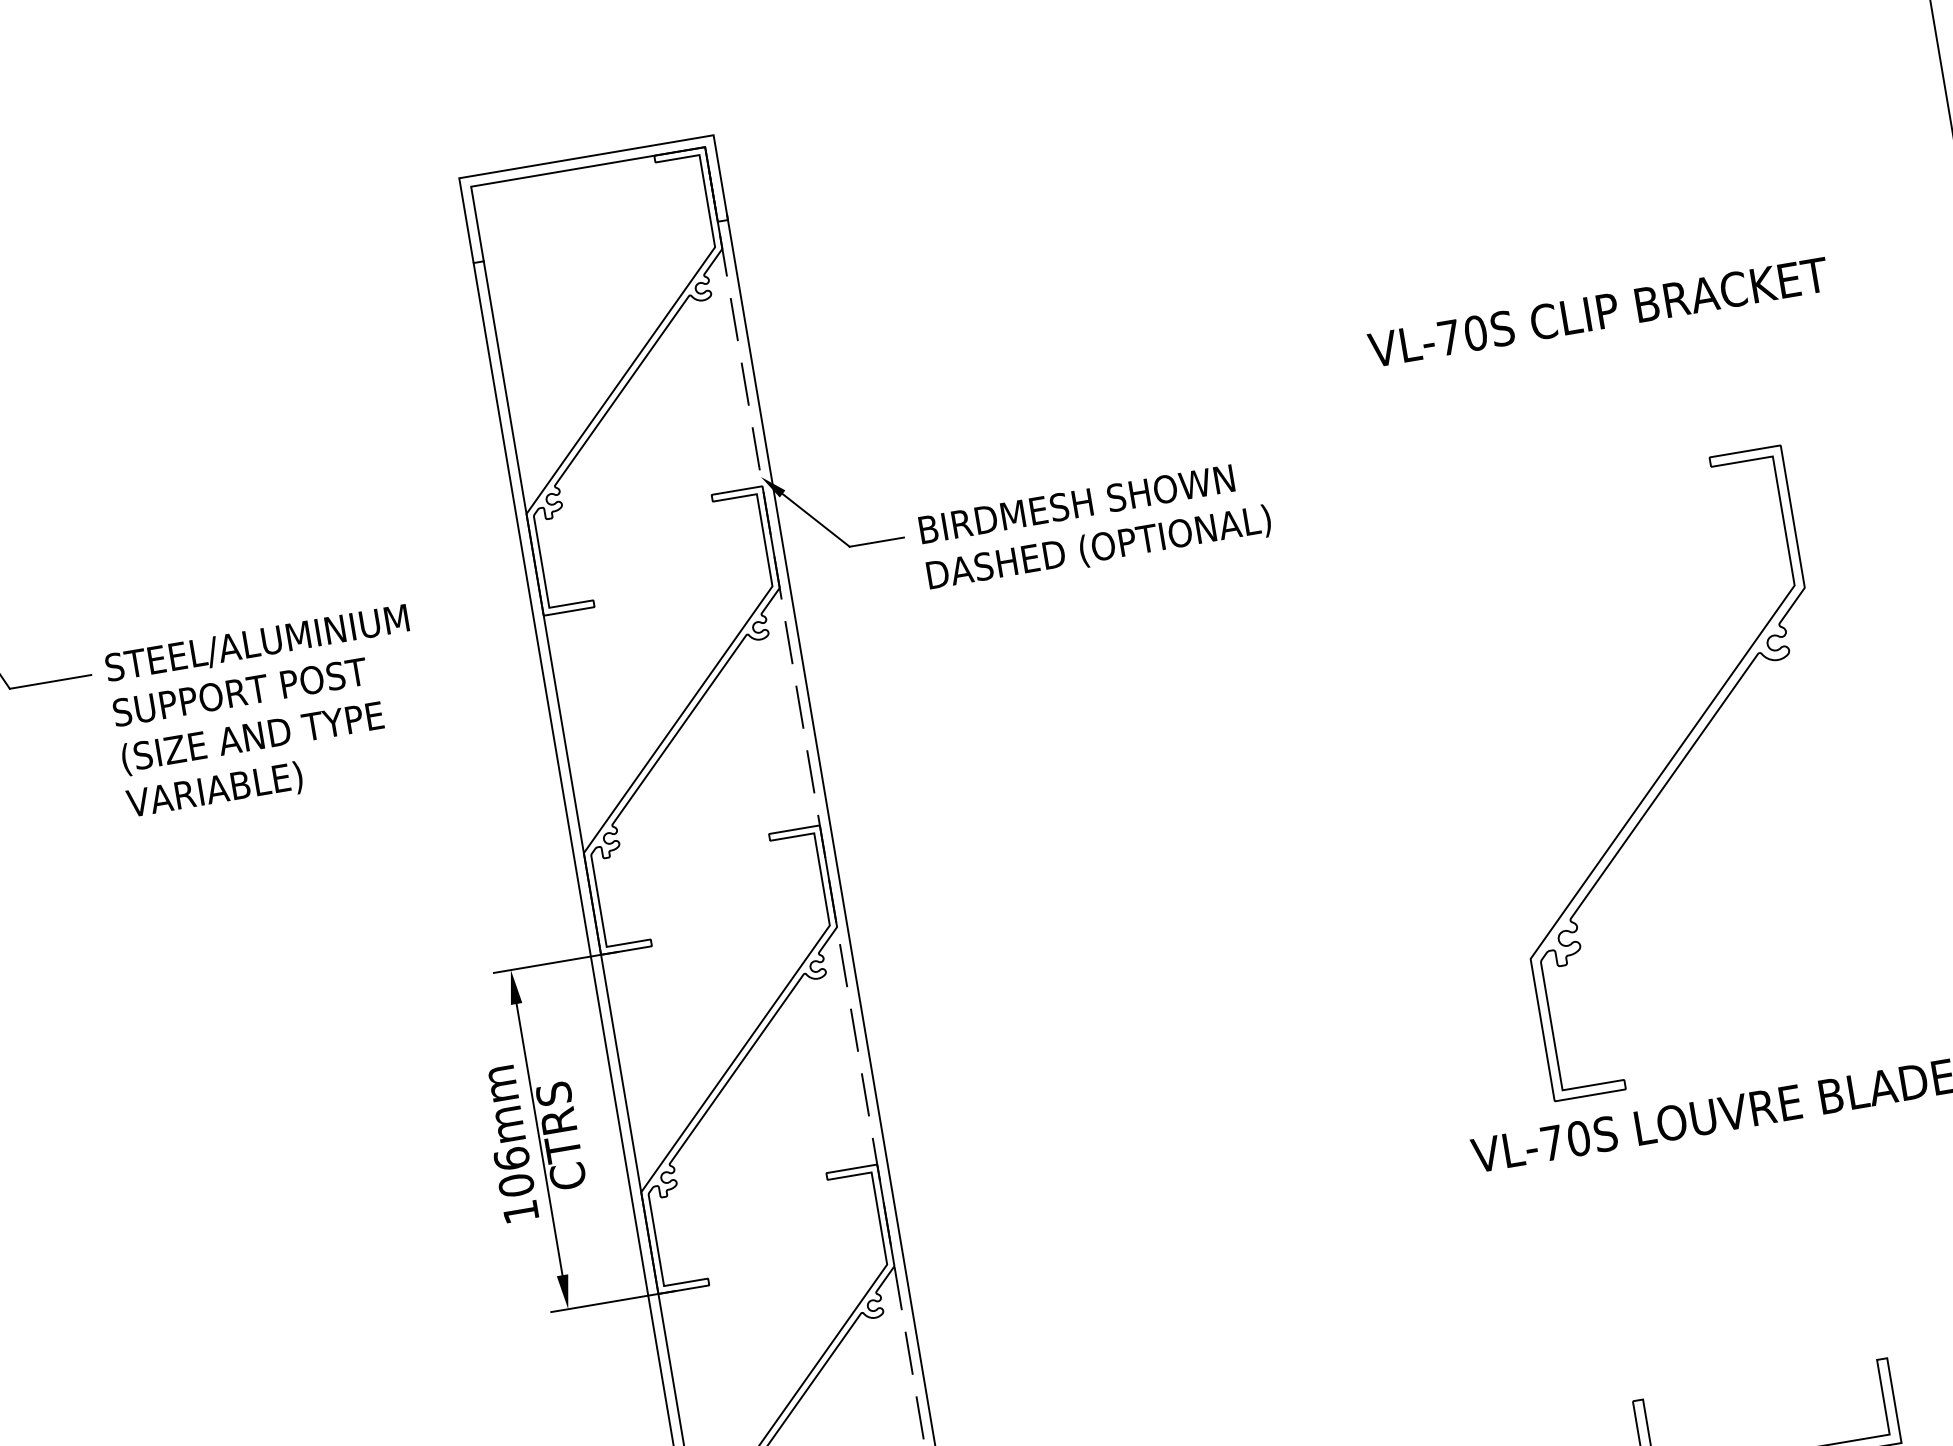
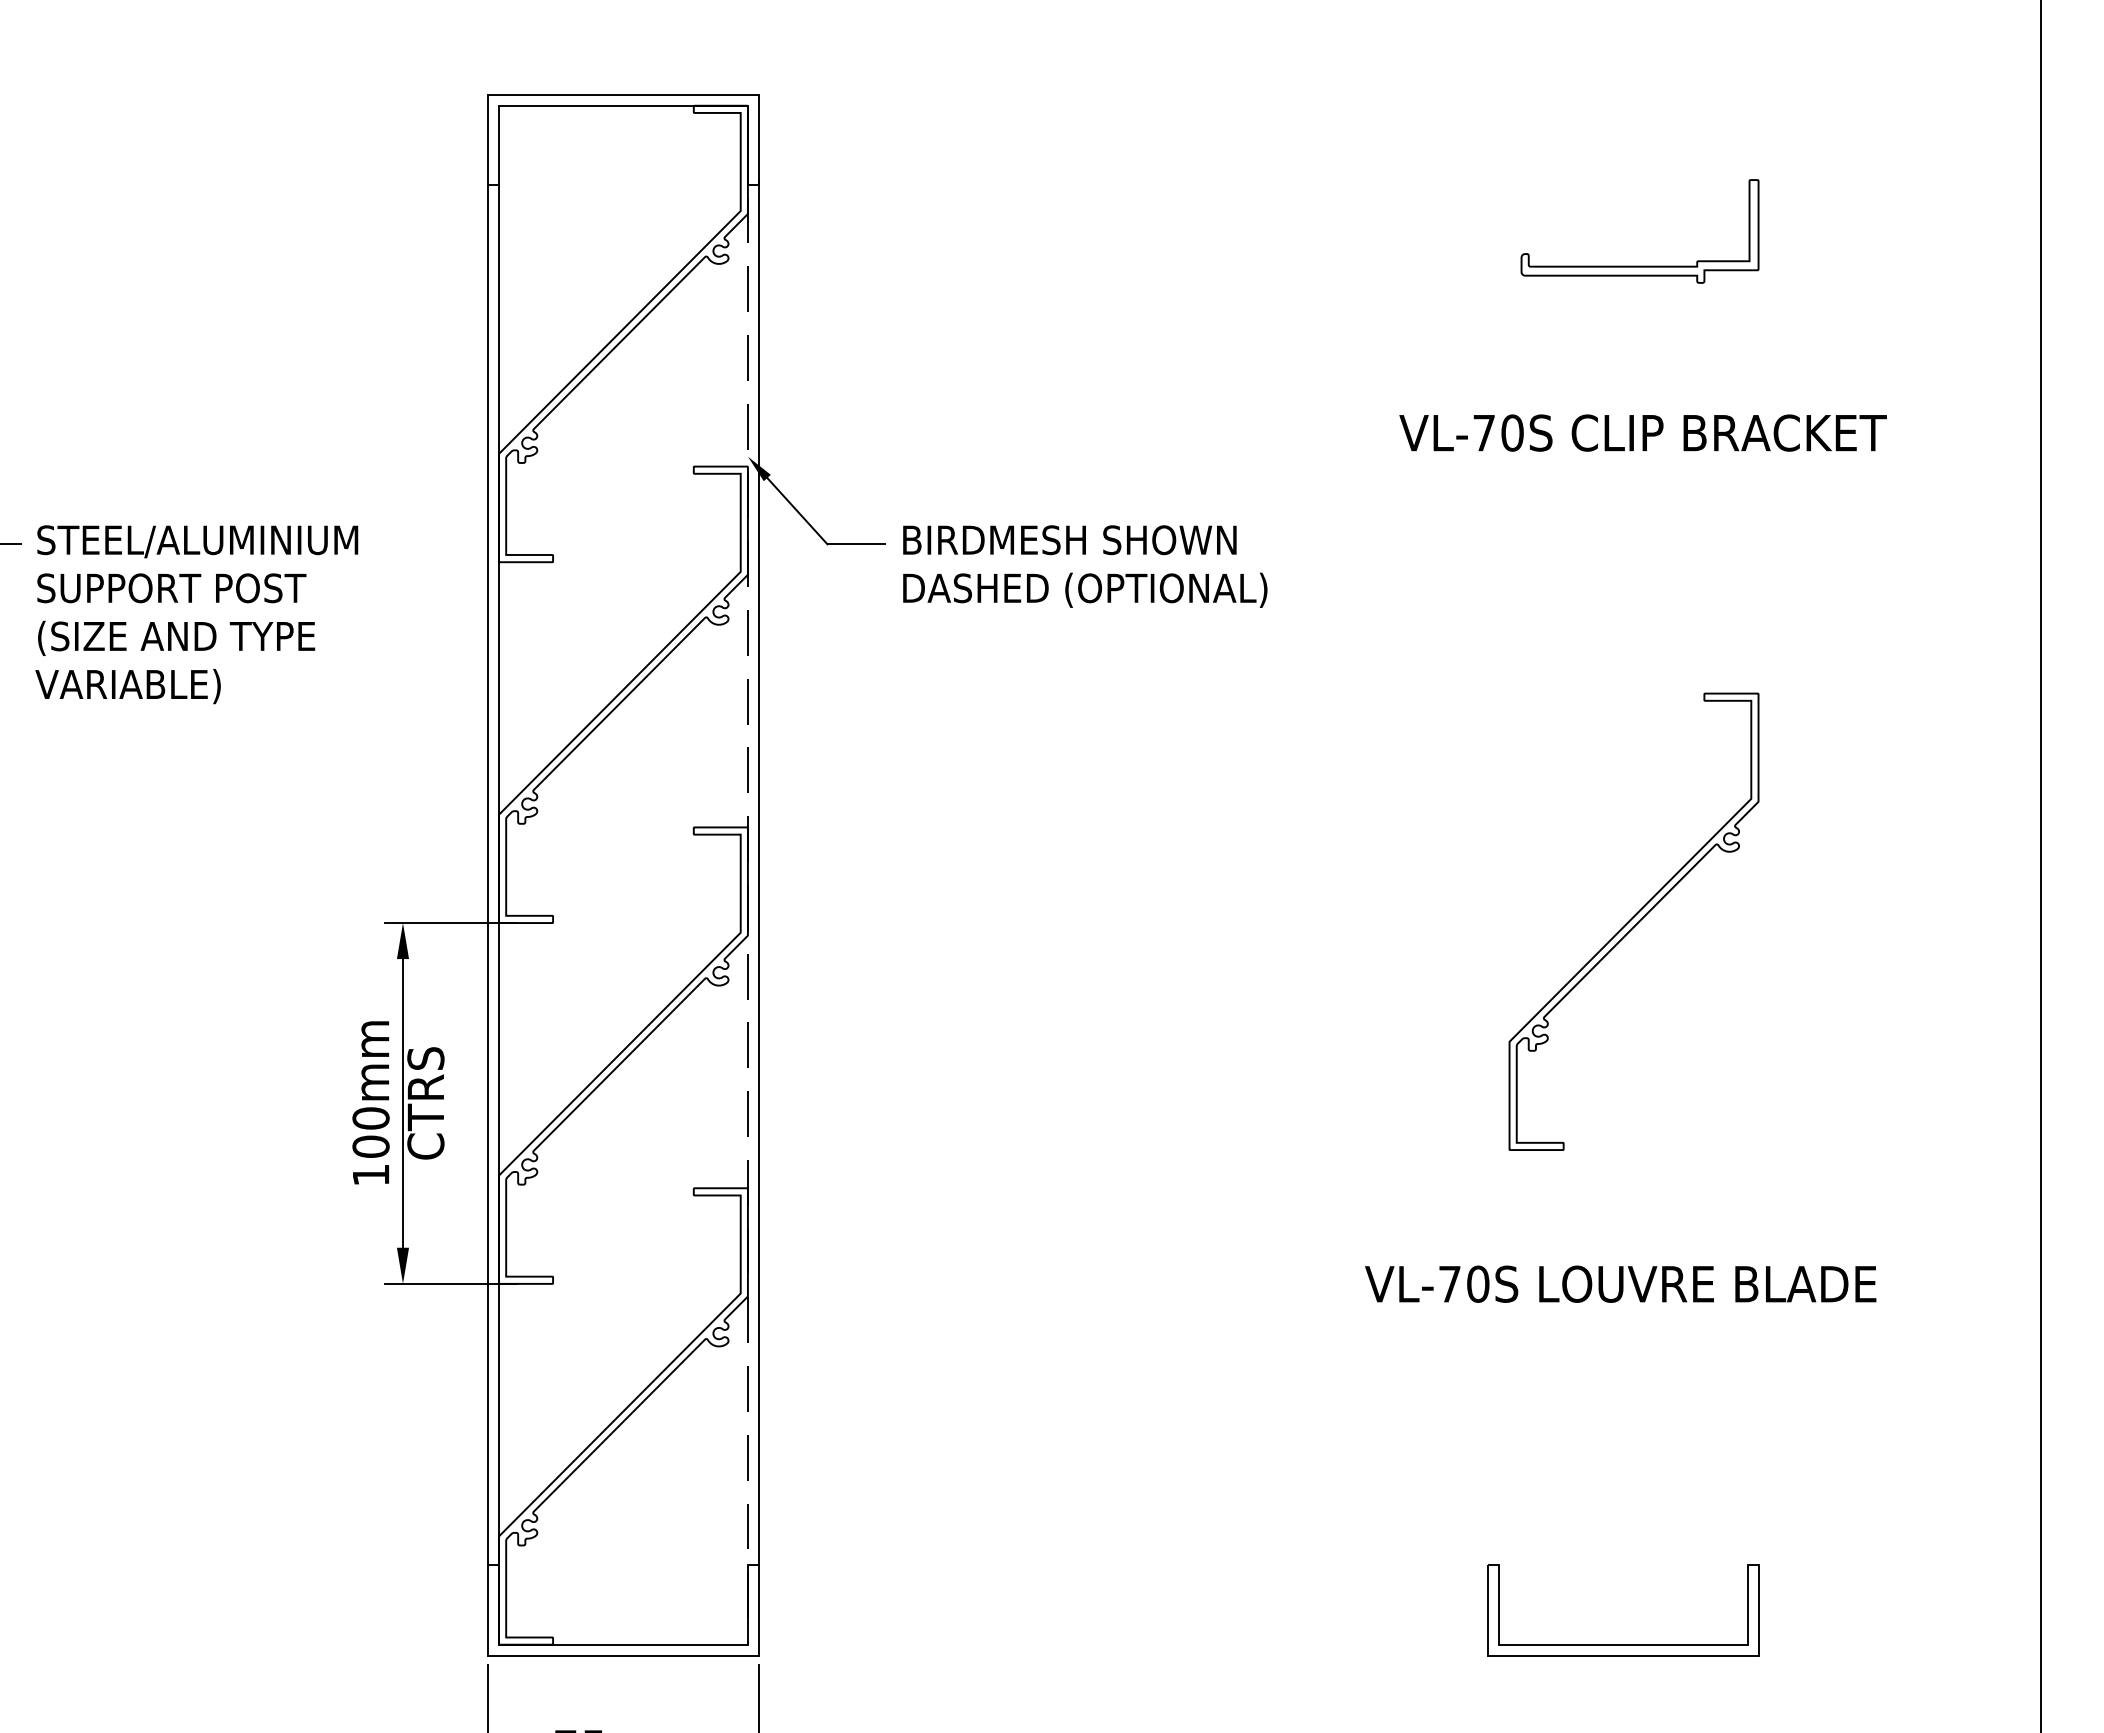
part: (1568, 155) -> (1639, 265), added
part: (1667, 773) -> (1633, 921), size x0.71
text: (511, 1158) -> (370, 1118), 106mm -> 100mm

